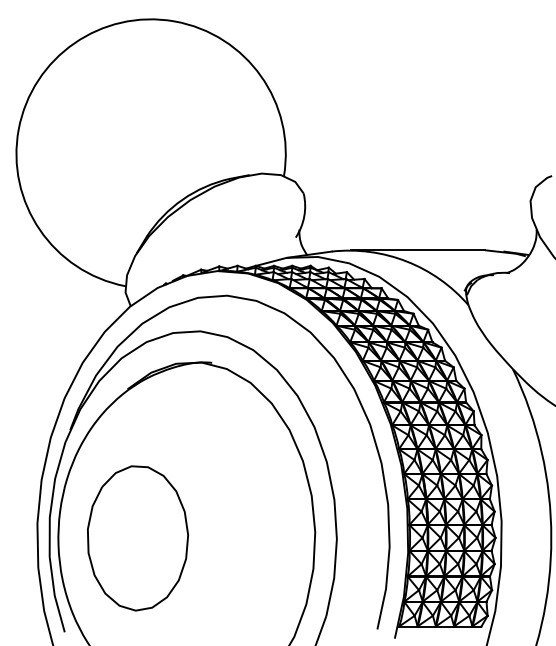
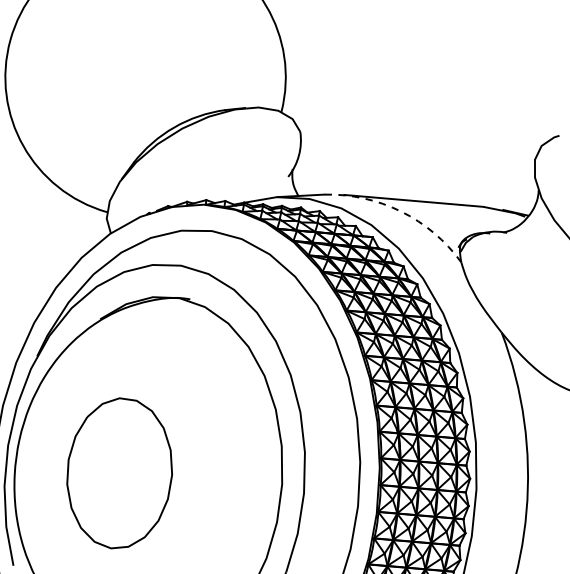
arc: (406, 261) -> (400, 211), solid -> dashed
part: (138, 538) -> (120, 473), moved

